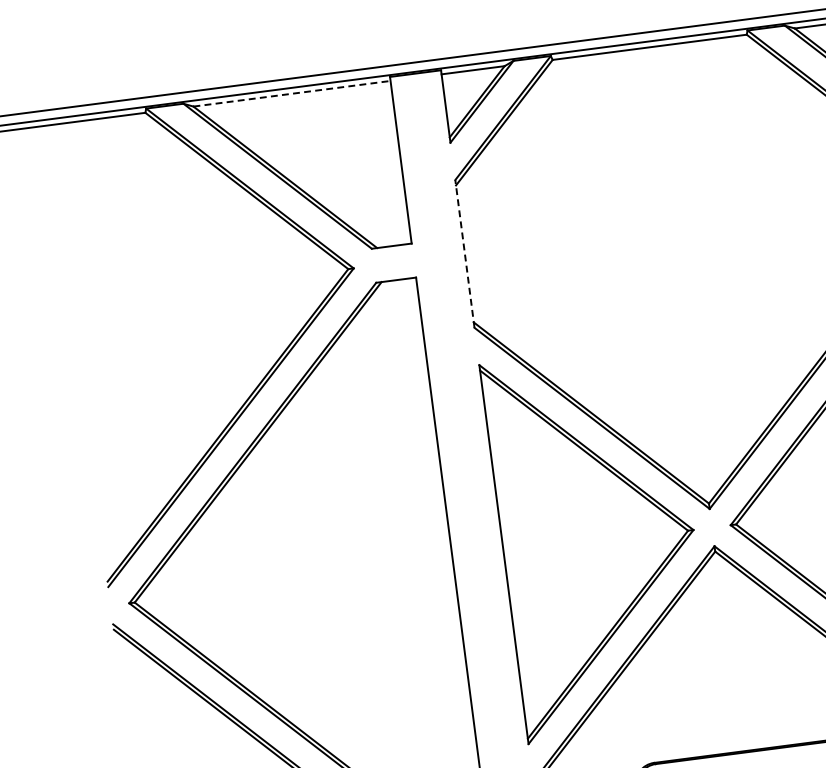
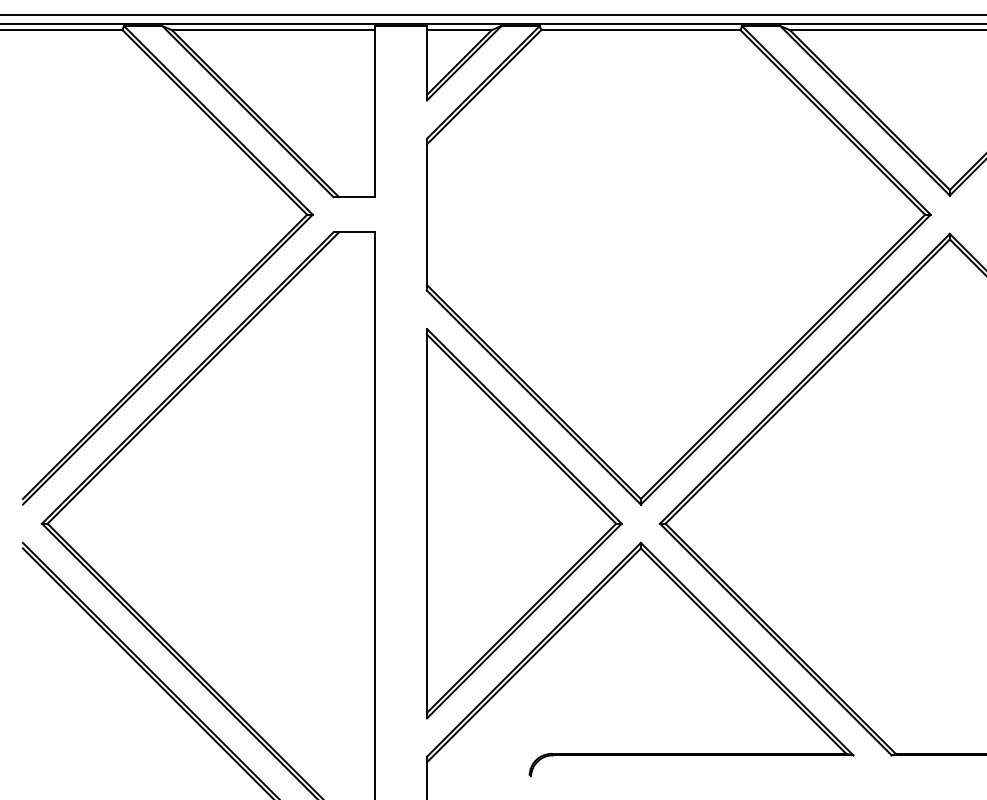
line: (292, 94) -> (273, 30), dashed -> solid
line: (465, 253) -> (427, 214), dashed -> solid

